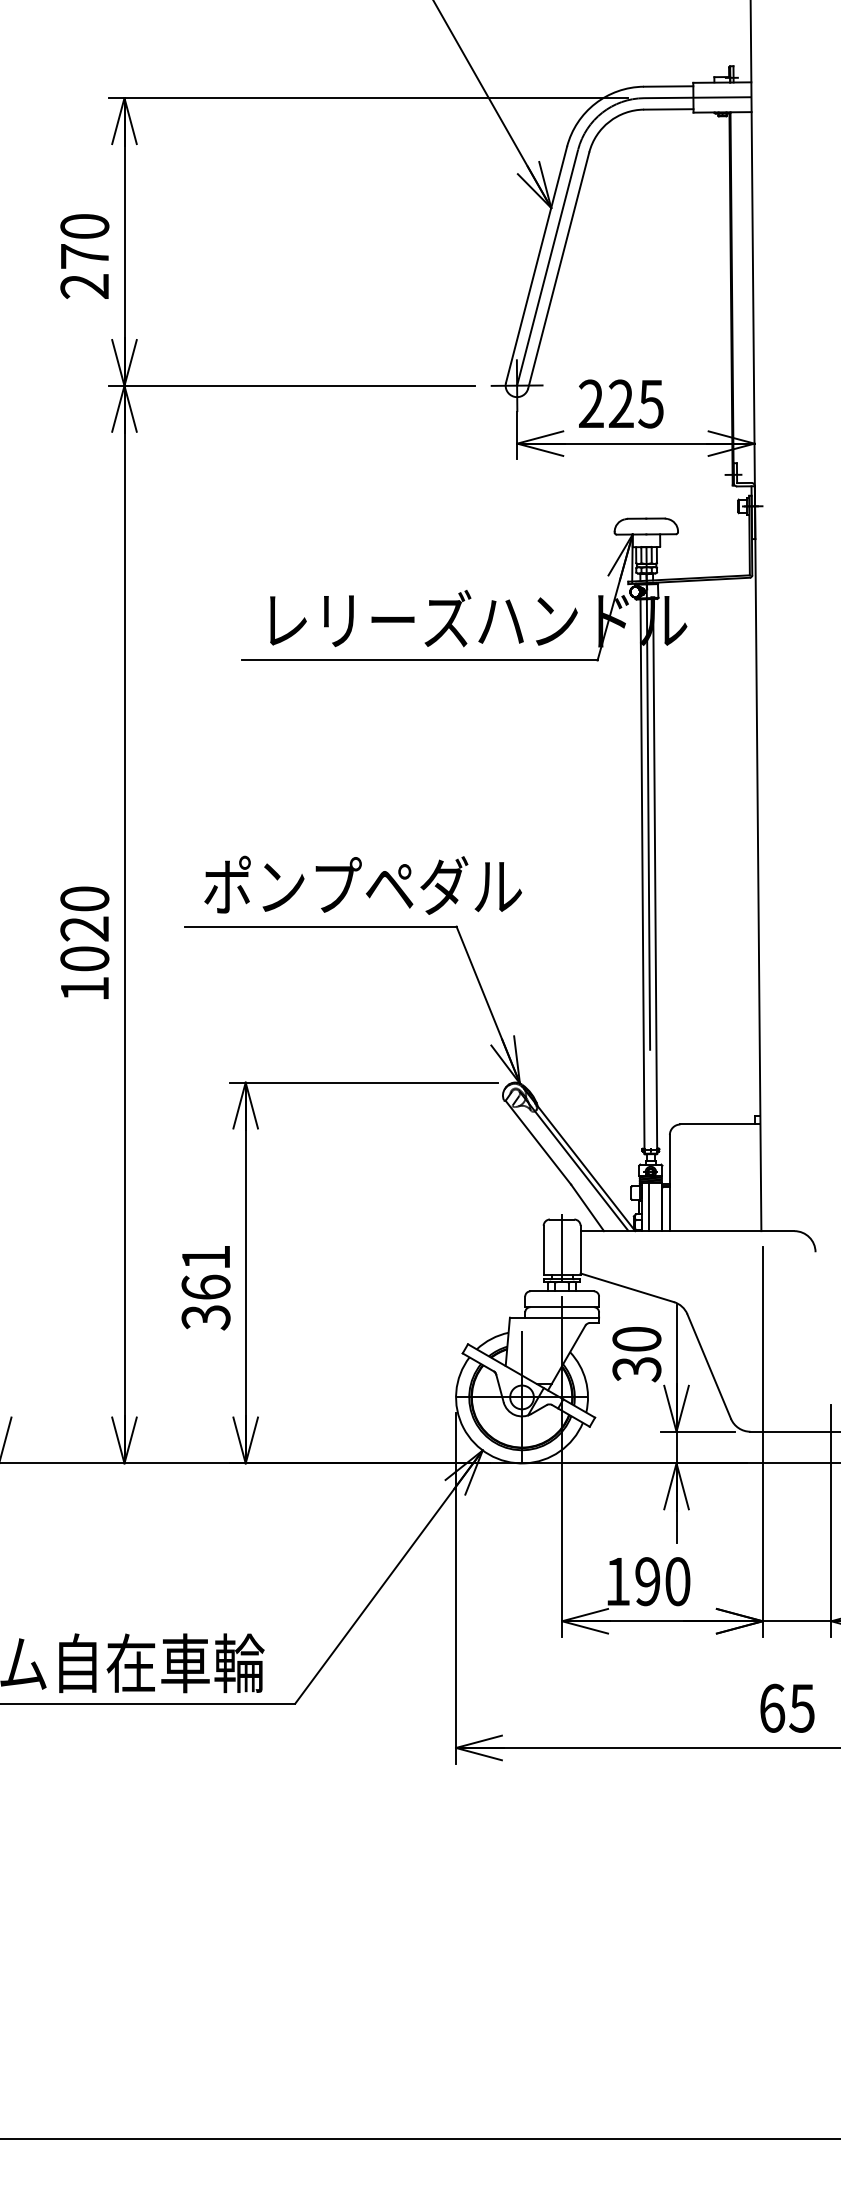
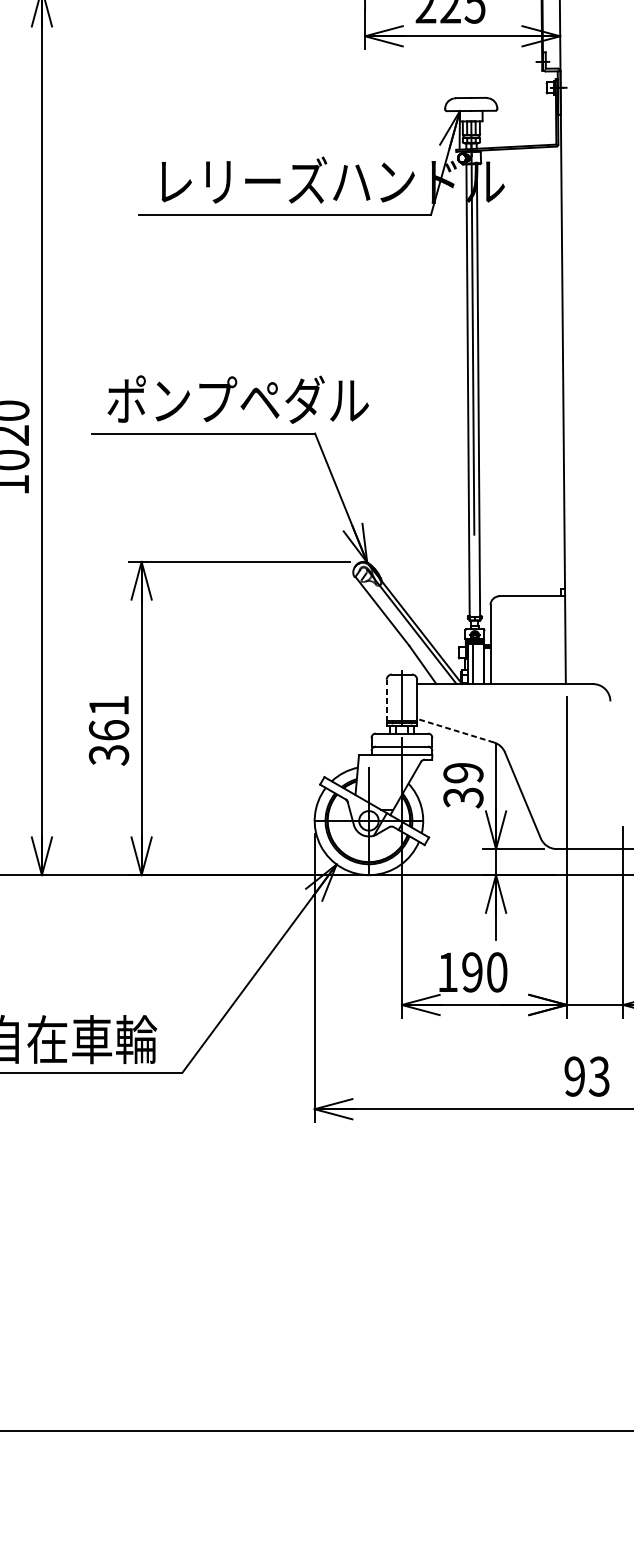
line: (543, 1250) -> (386, 699), solid -> dashed
line: (627, 1287) -> (455, 730), solid -> dashed
text: (636, 1339) -> (463, 773), 30 -> 39
text: (786, 1707) -> (586, 1075), 65 -> 93

